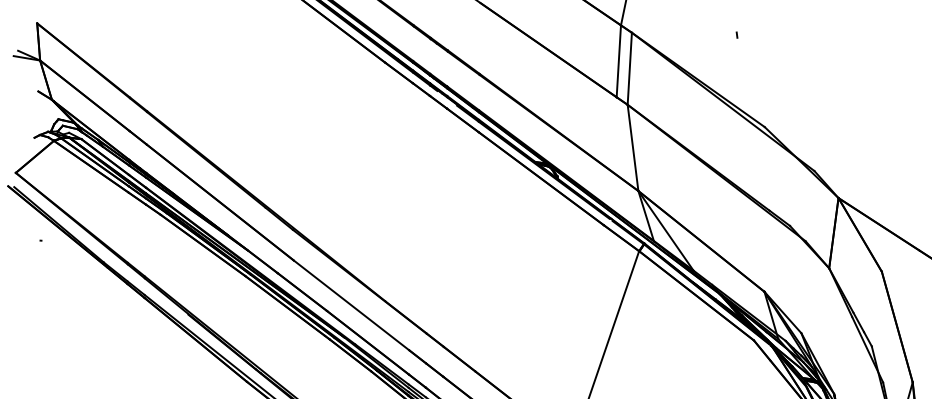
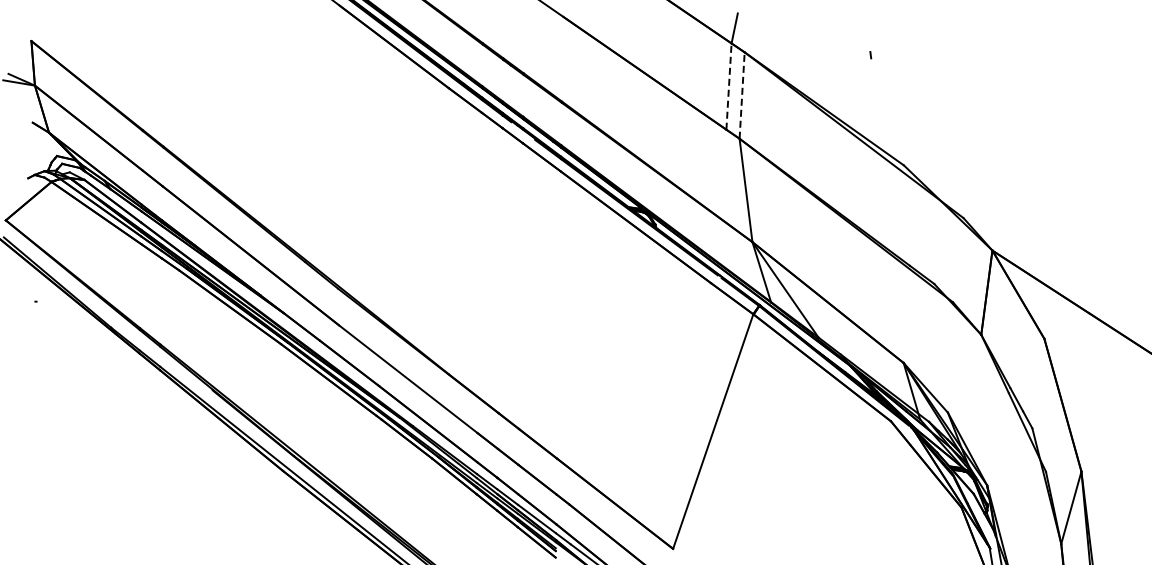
line: (619, 61) -> (729, 86), solid -> dashed
line: (630, 68) -> (742, 95), solid -> dashed

